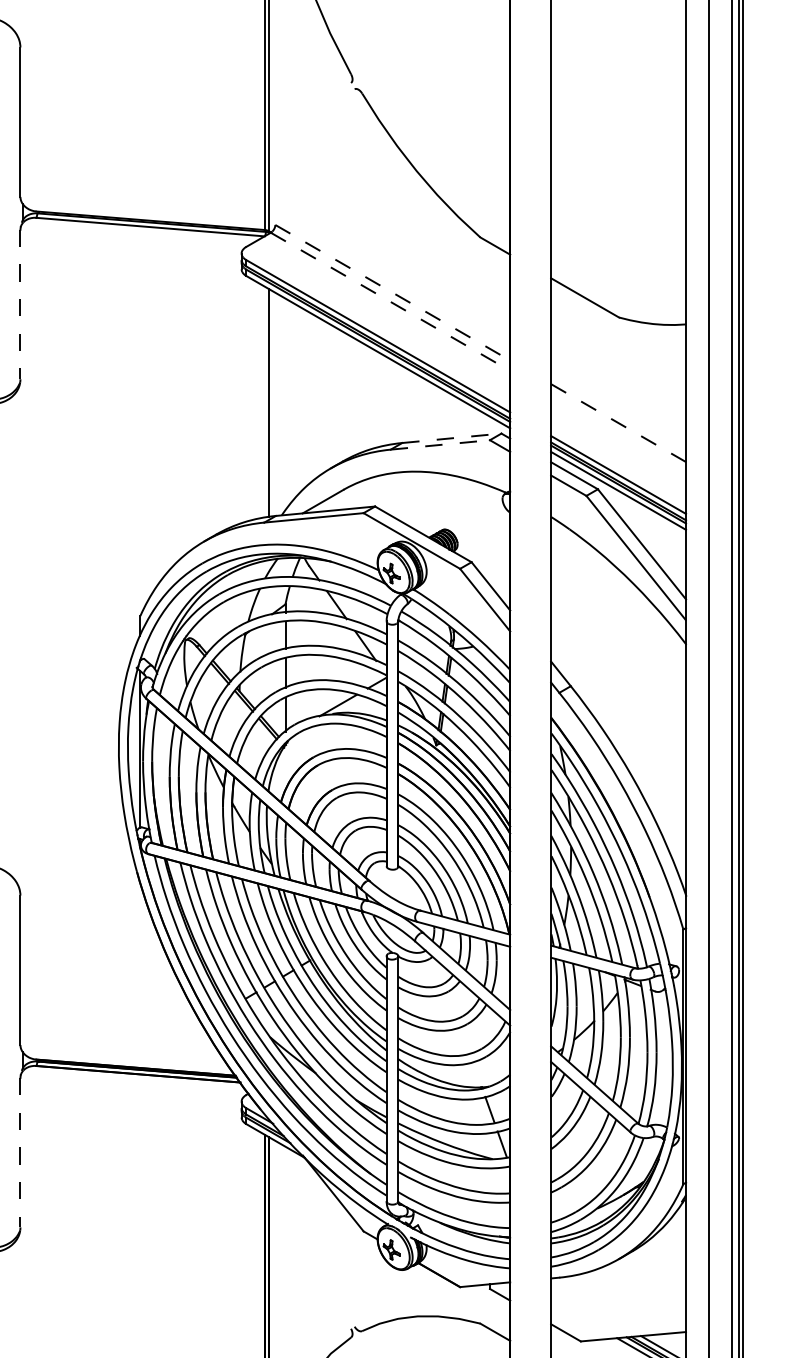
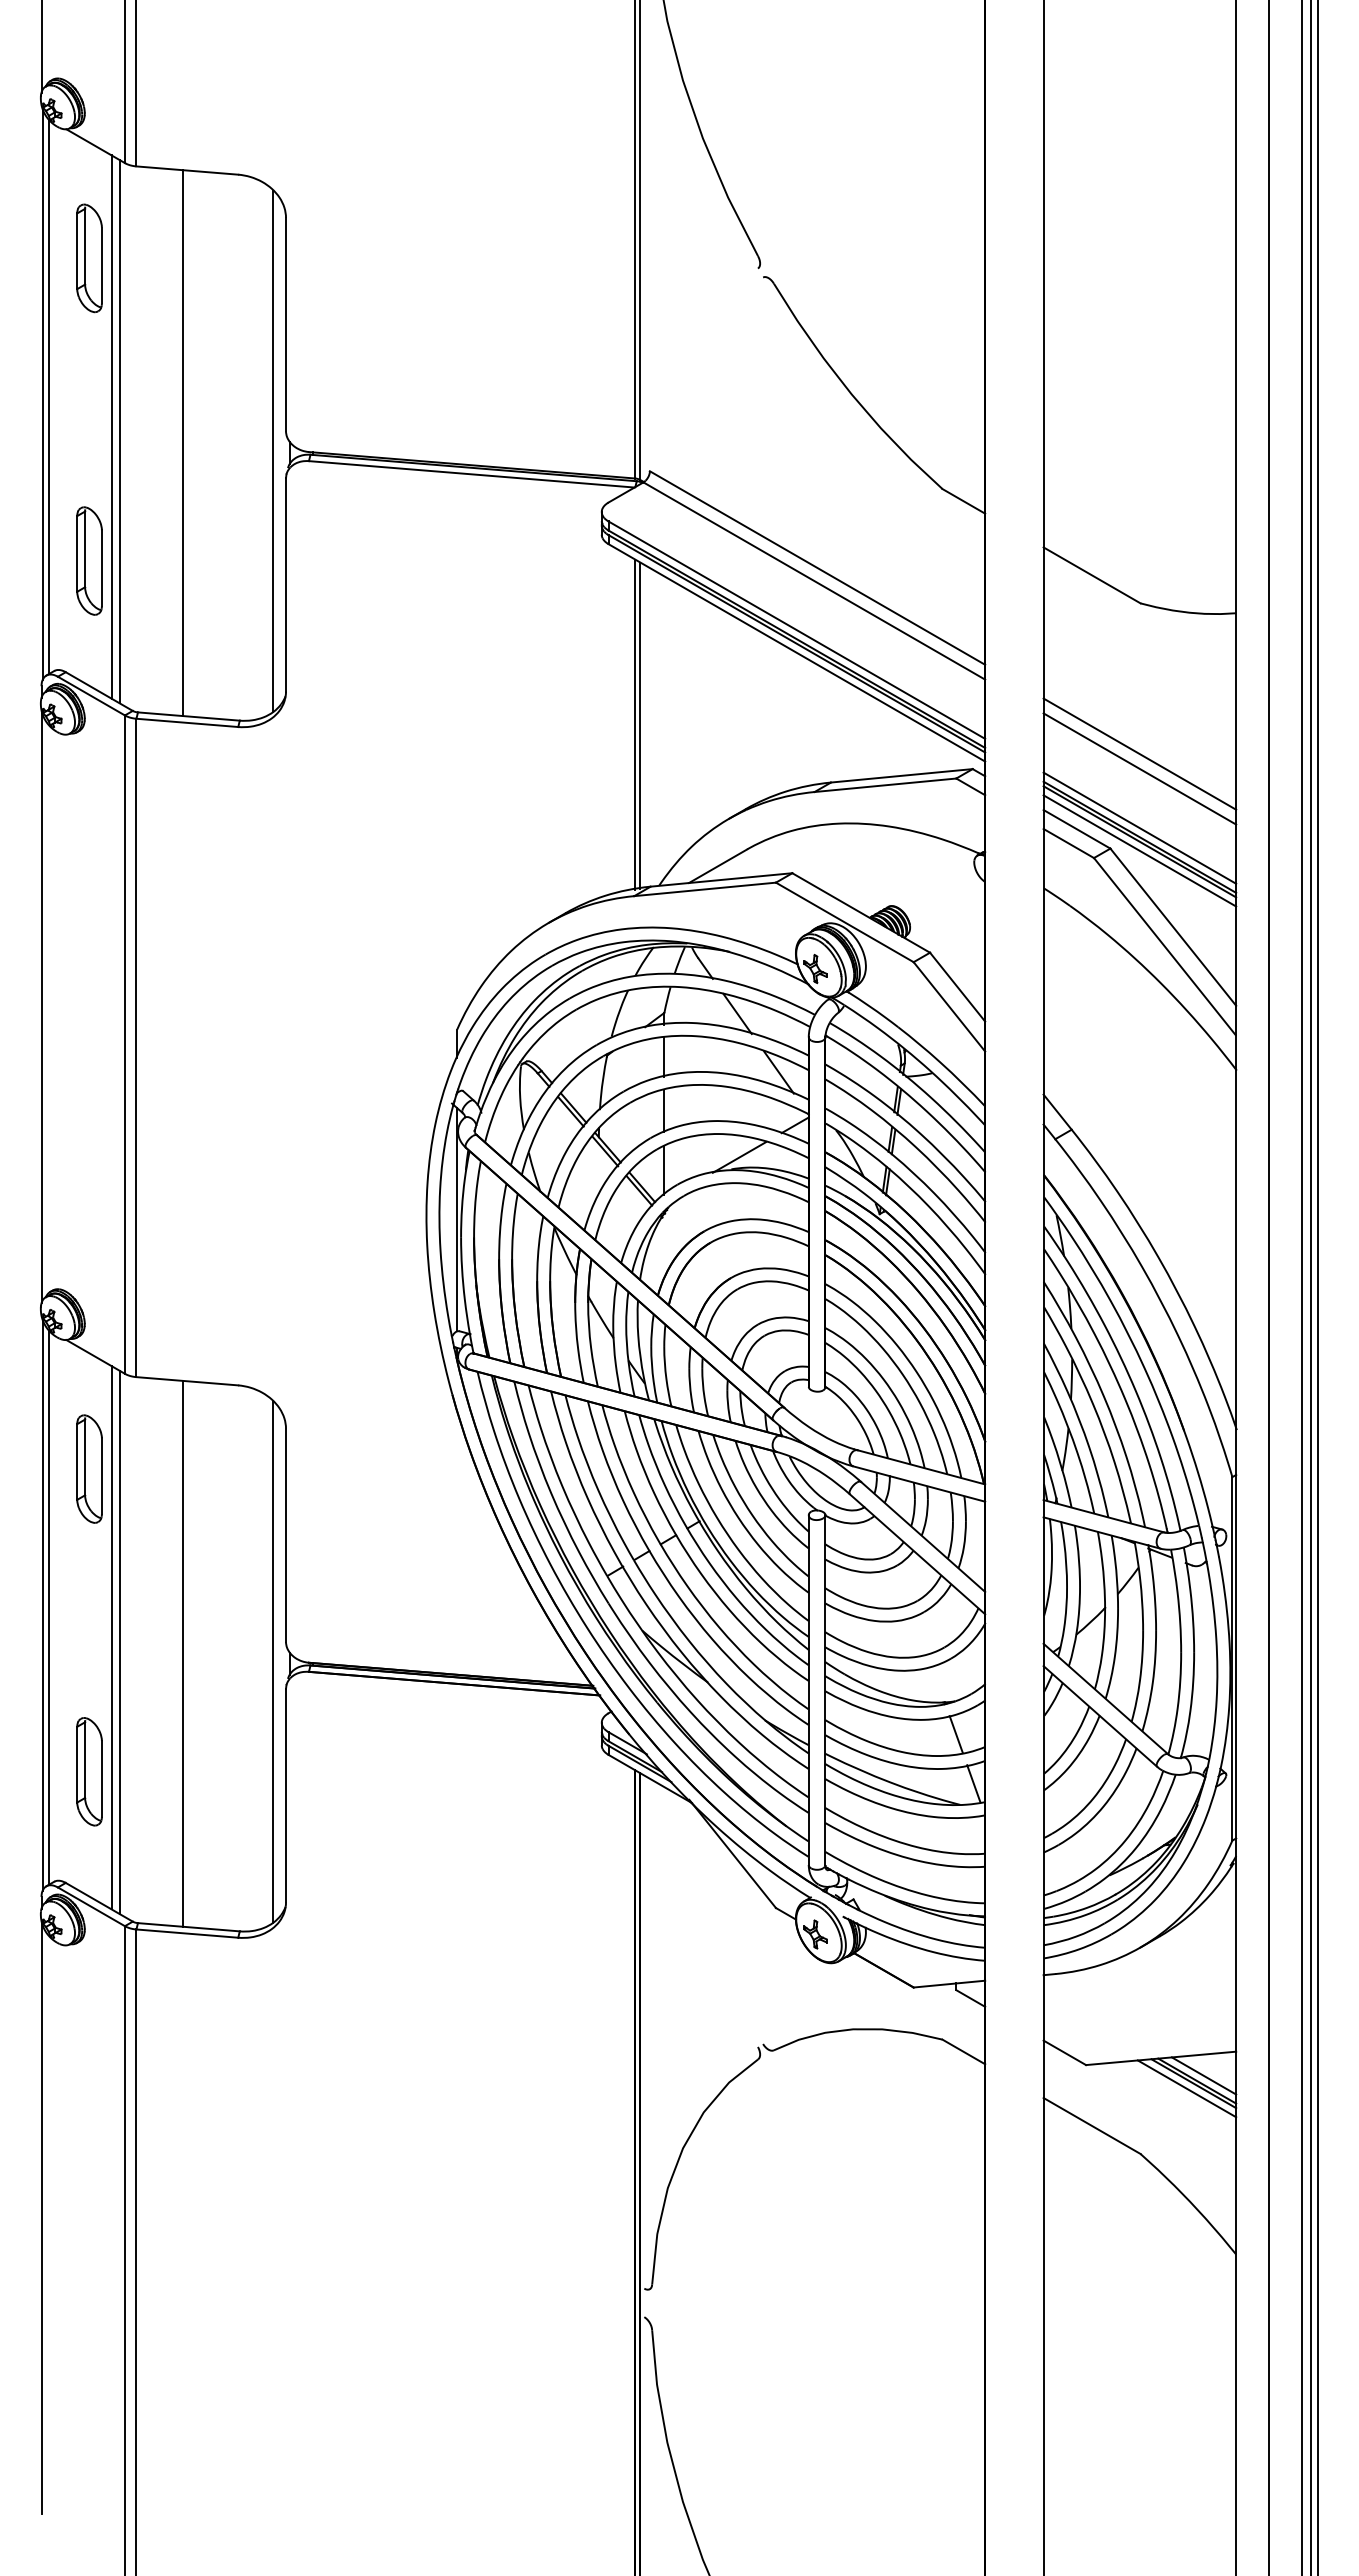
line: (11, 210) -> (273, 450), added
line: (392, 293) -> (817, 568), dashed -> solid
line: (390, 302) -> (814, 581), dashed -> solid
line: (20, 304) -> (286, 584), dashed -> solid
line: (265, 402) -> (635, 724), added
line: (619, 423) -> (1140, 754), dashed -> solid
line: (618, 433) -> (1139, 768), added
line: (452, 438) -> (902, 775), dashed -> solid
line: (440, 445) -> (885, 785), dashed -> solid
line: (11, 1058) -> (273, 1661), added
line: (20, 1152) -> (286, 1795), dashed -> solid

